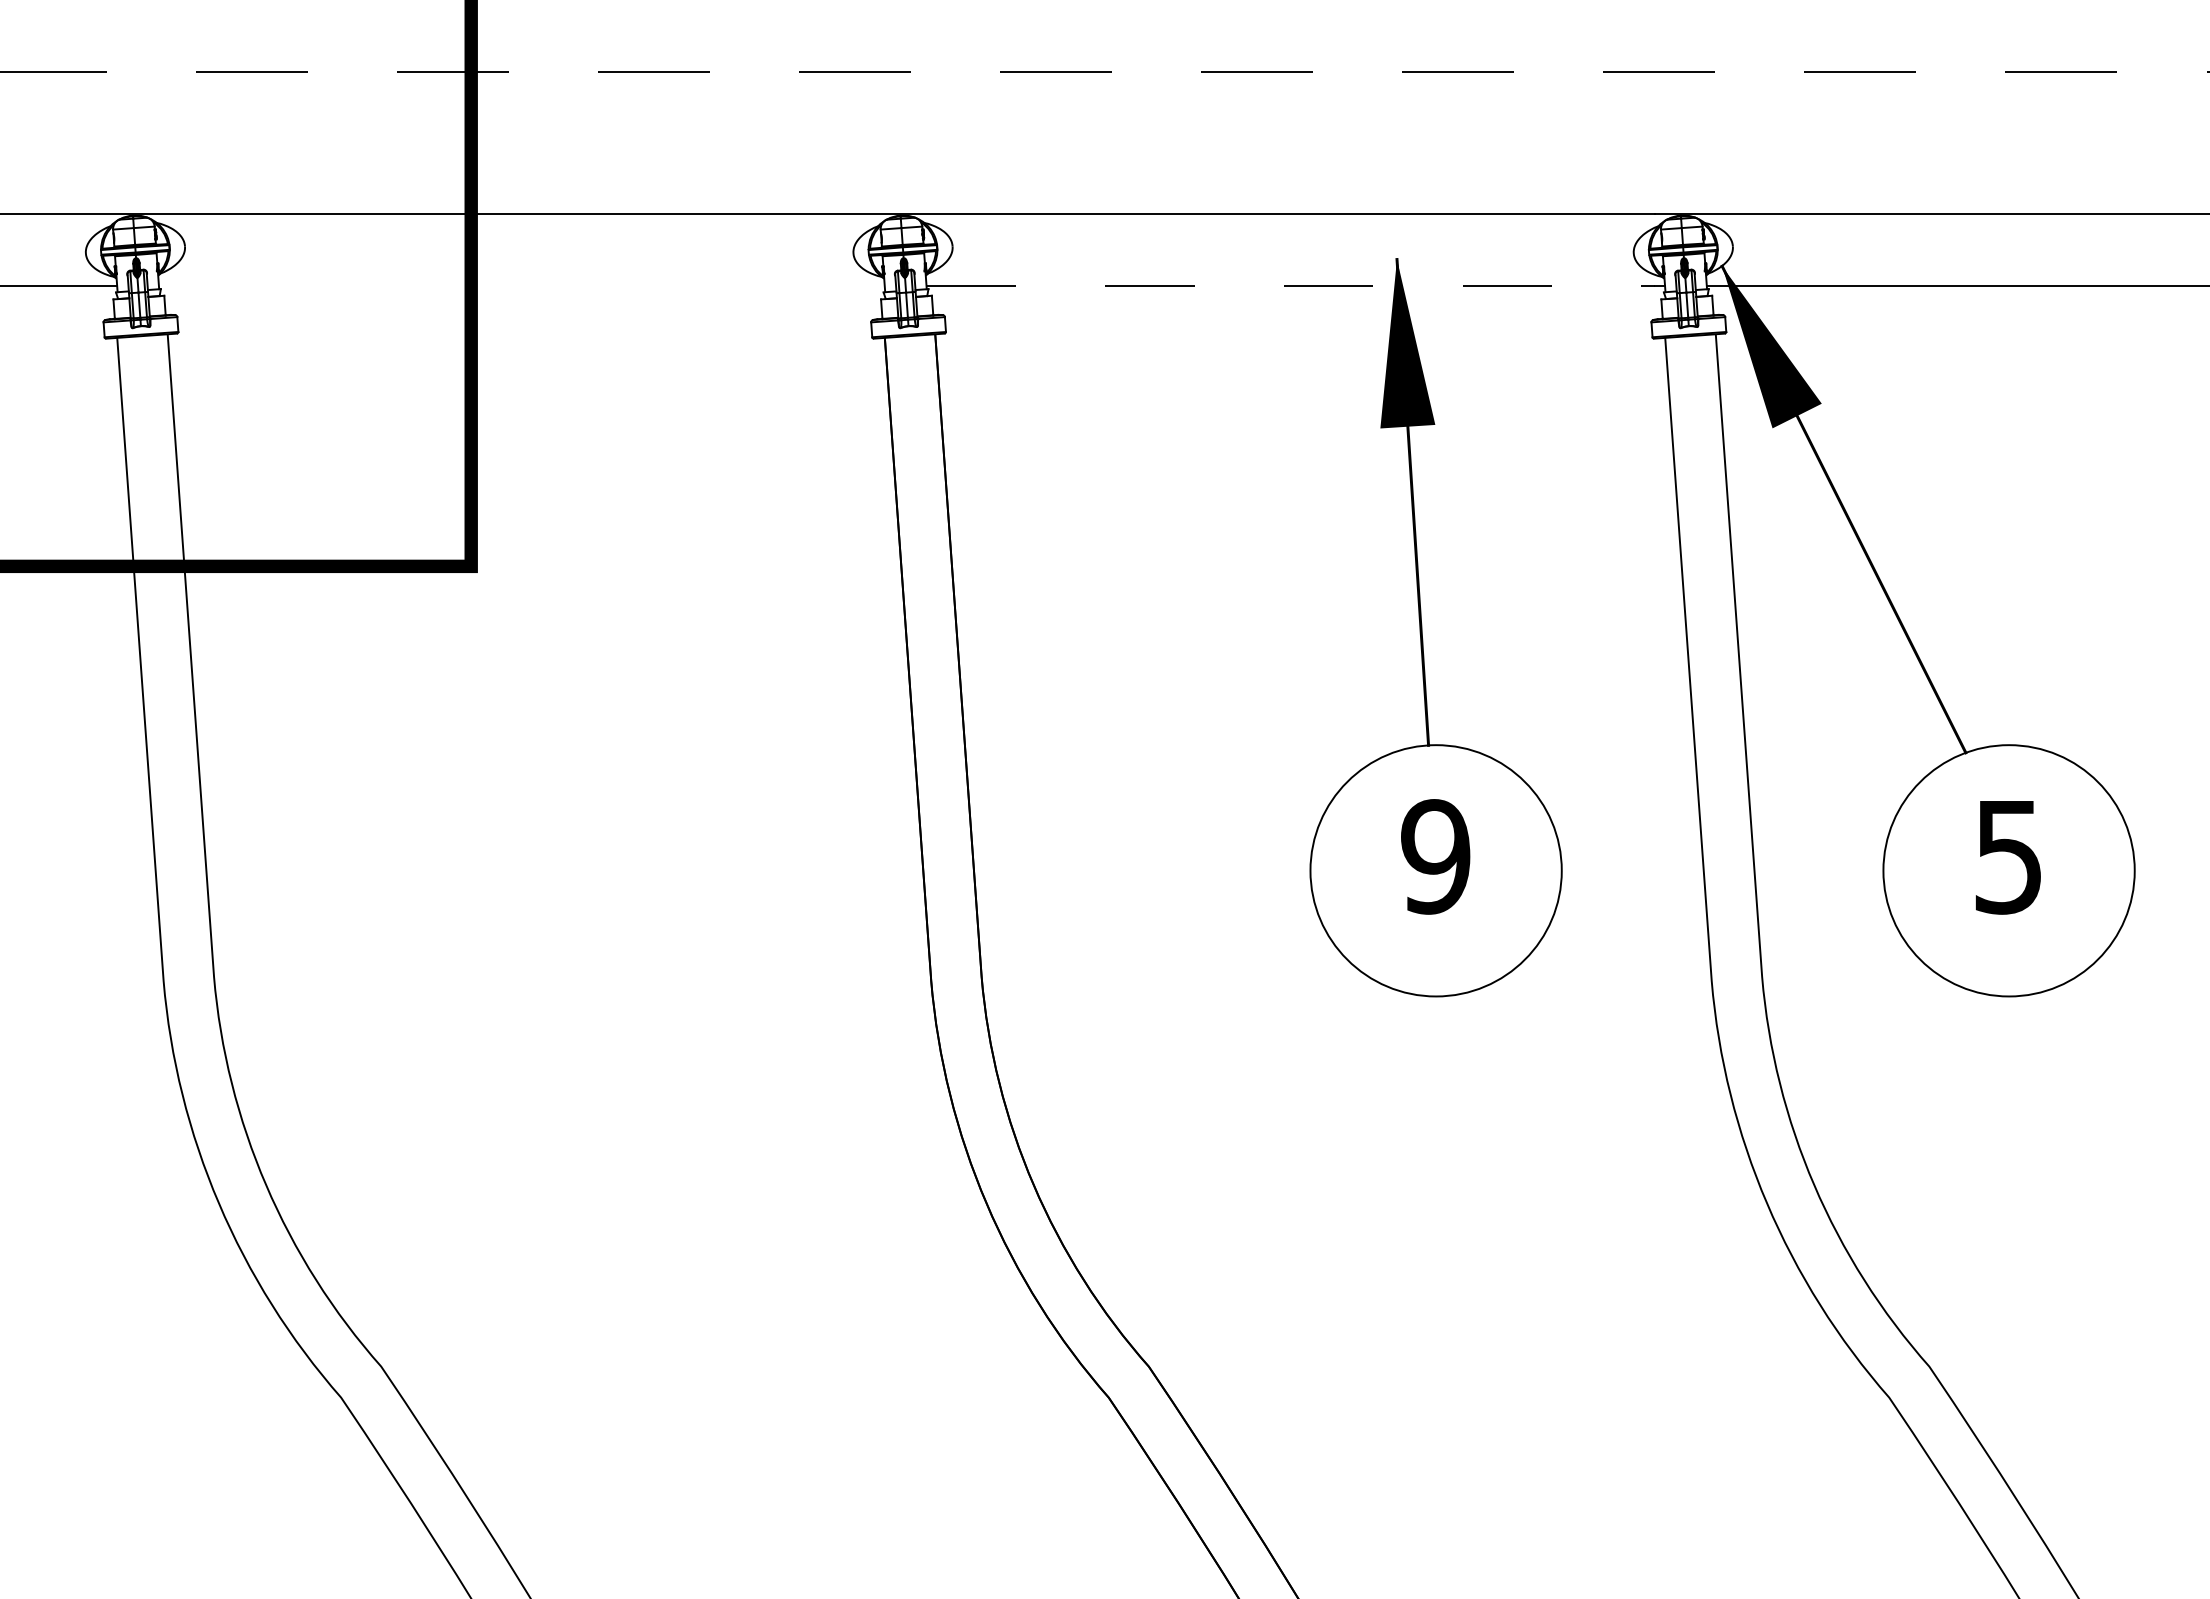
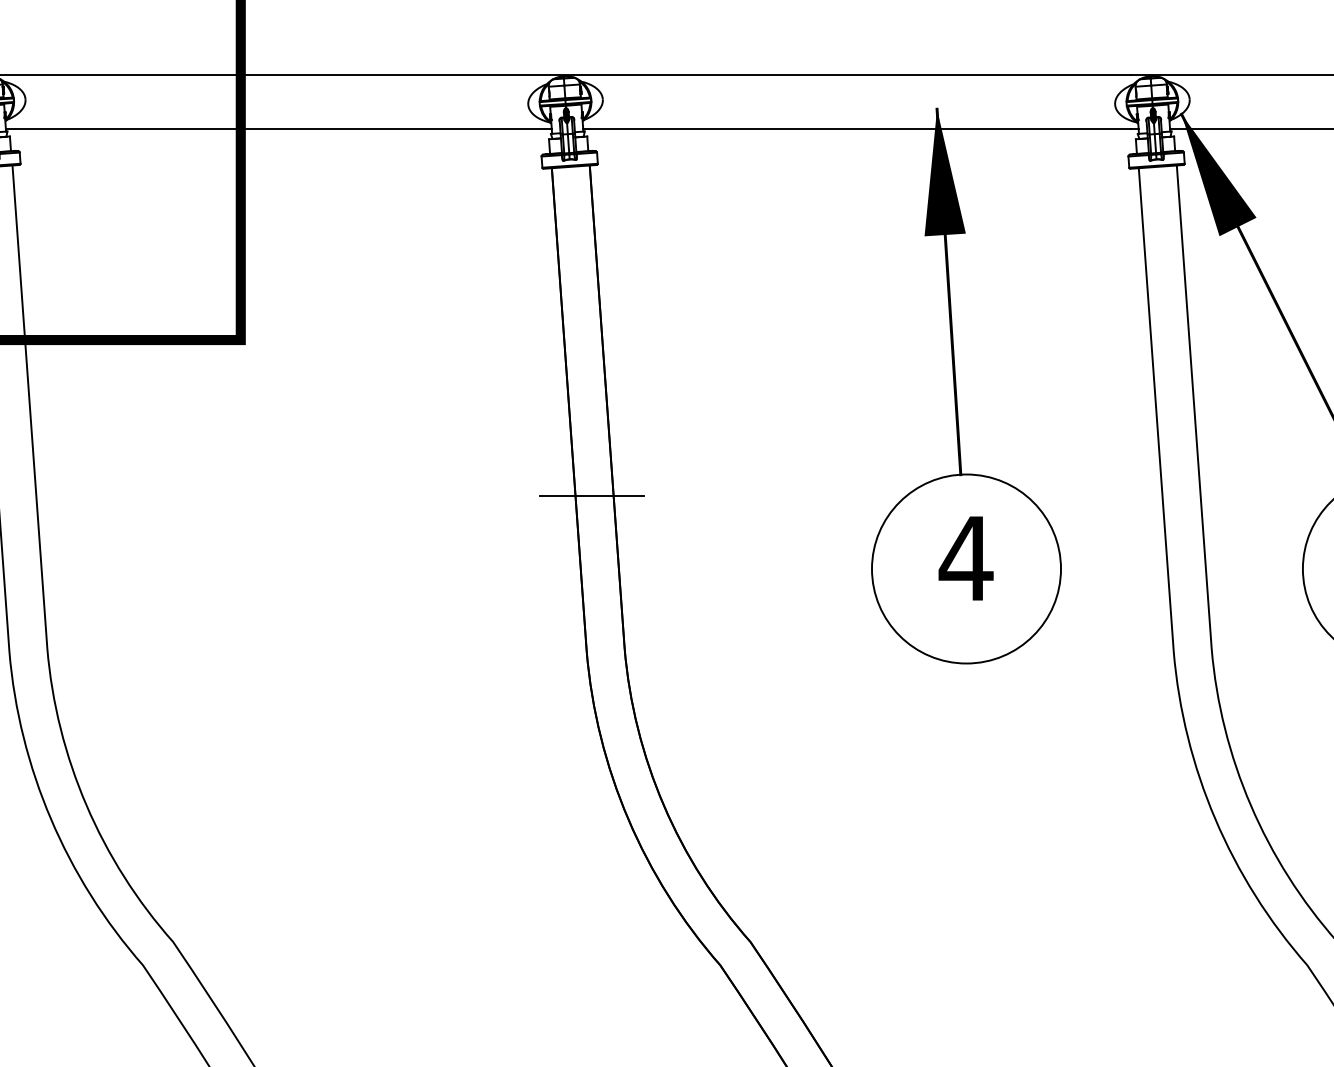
line: (521, 285) -> (278, 128), added
line: (1291, 285) -> (857, 128), dashed -> solid
line: (937, 773) -> (591, 495), added
text: (1435, 856) -> (966, 558), 9 -> 4

